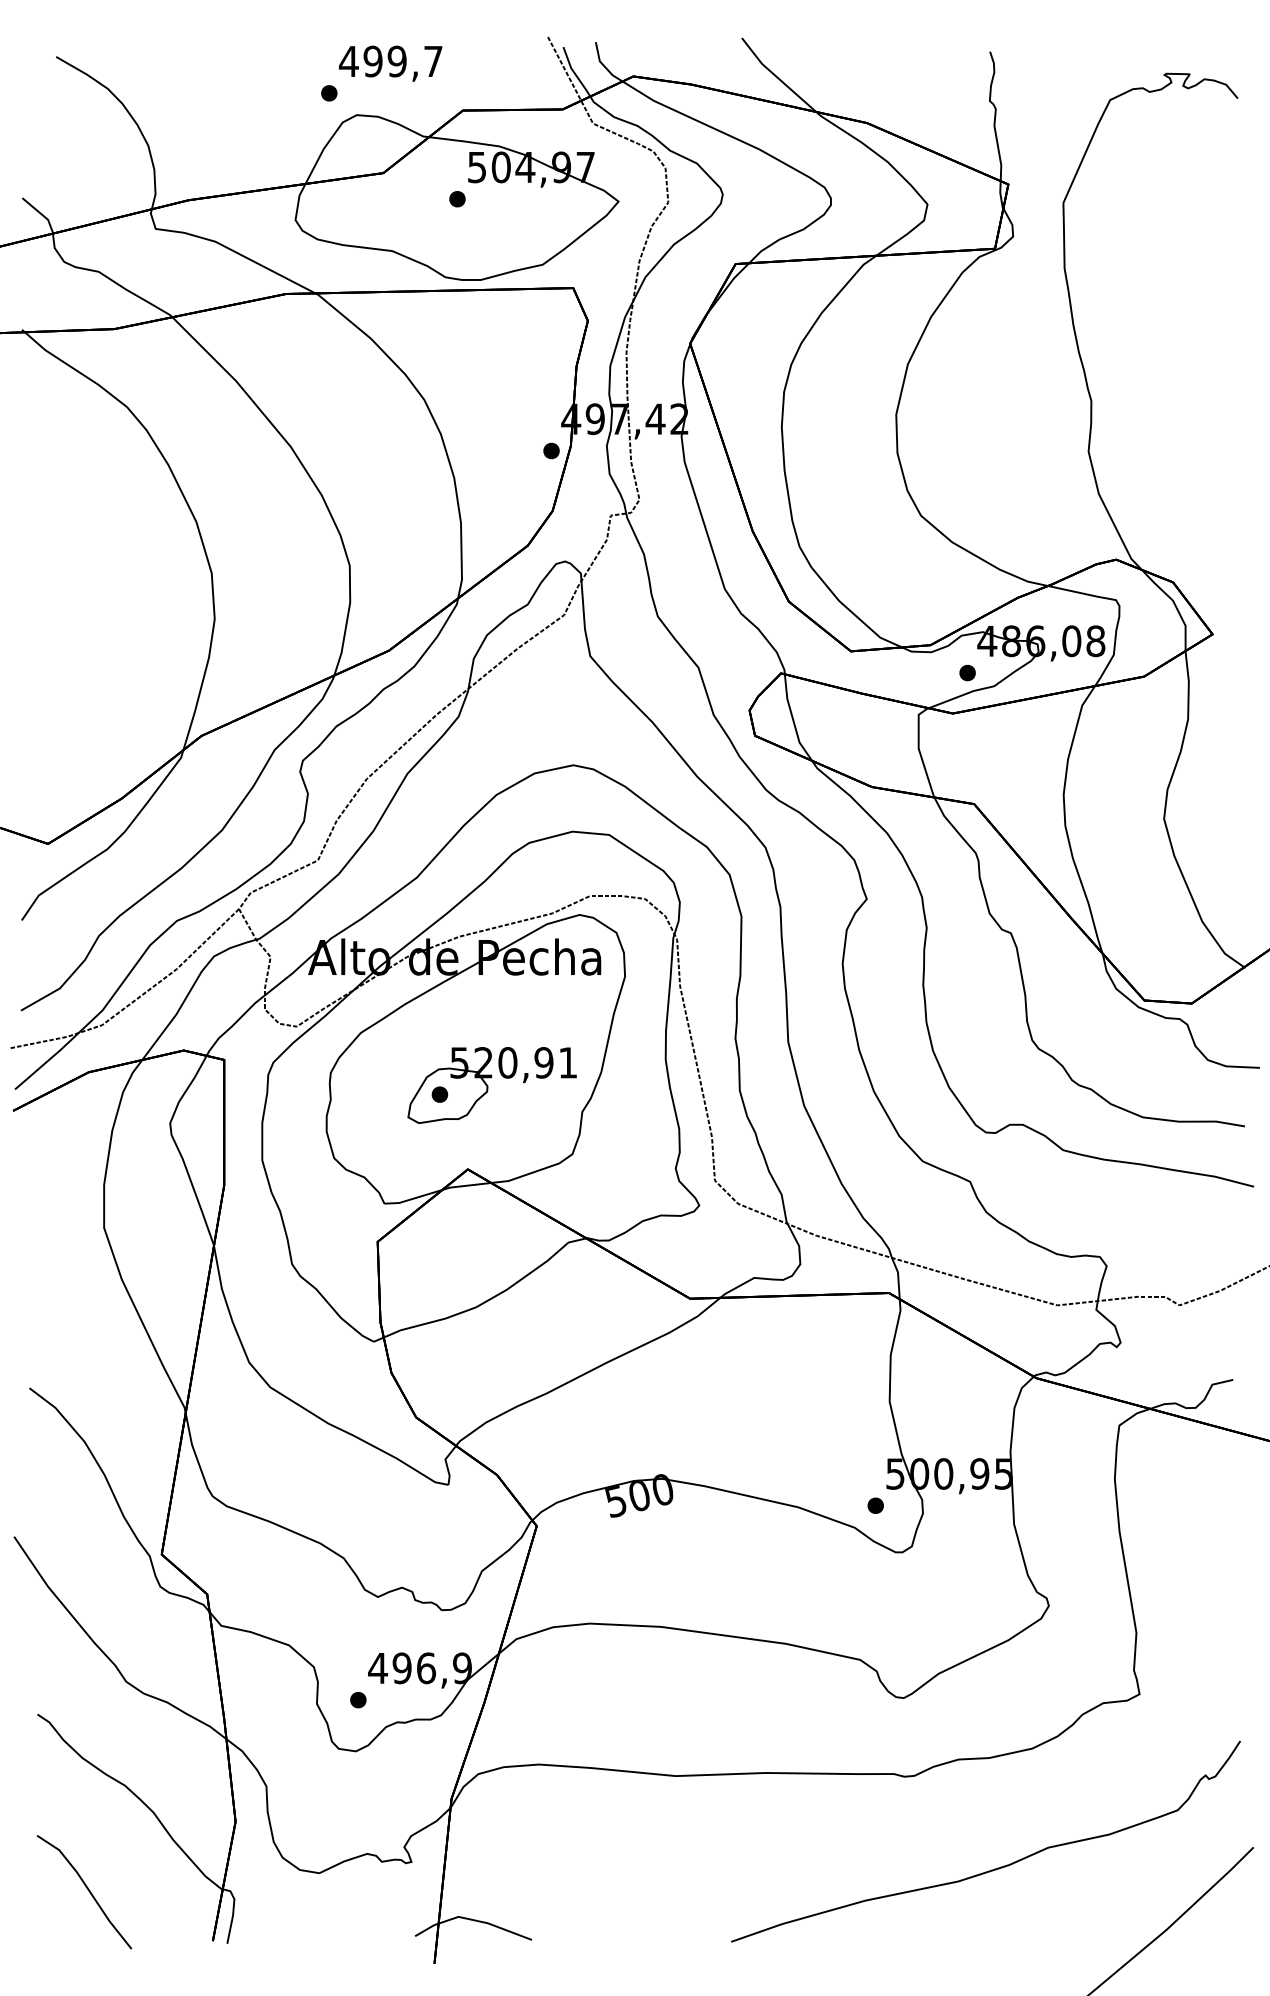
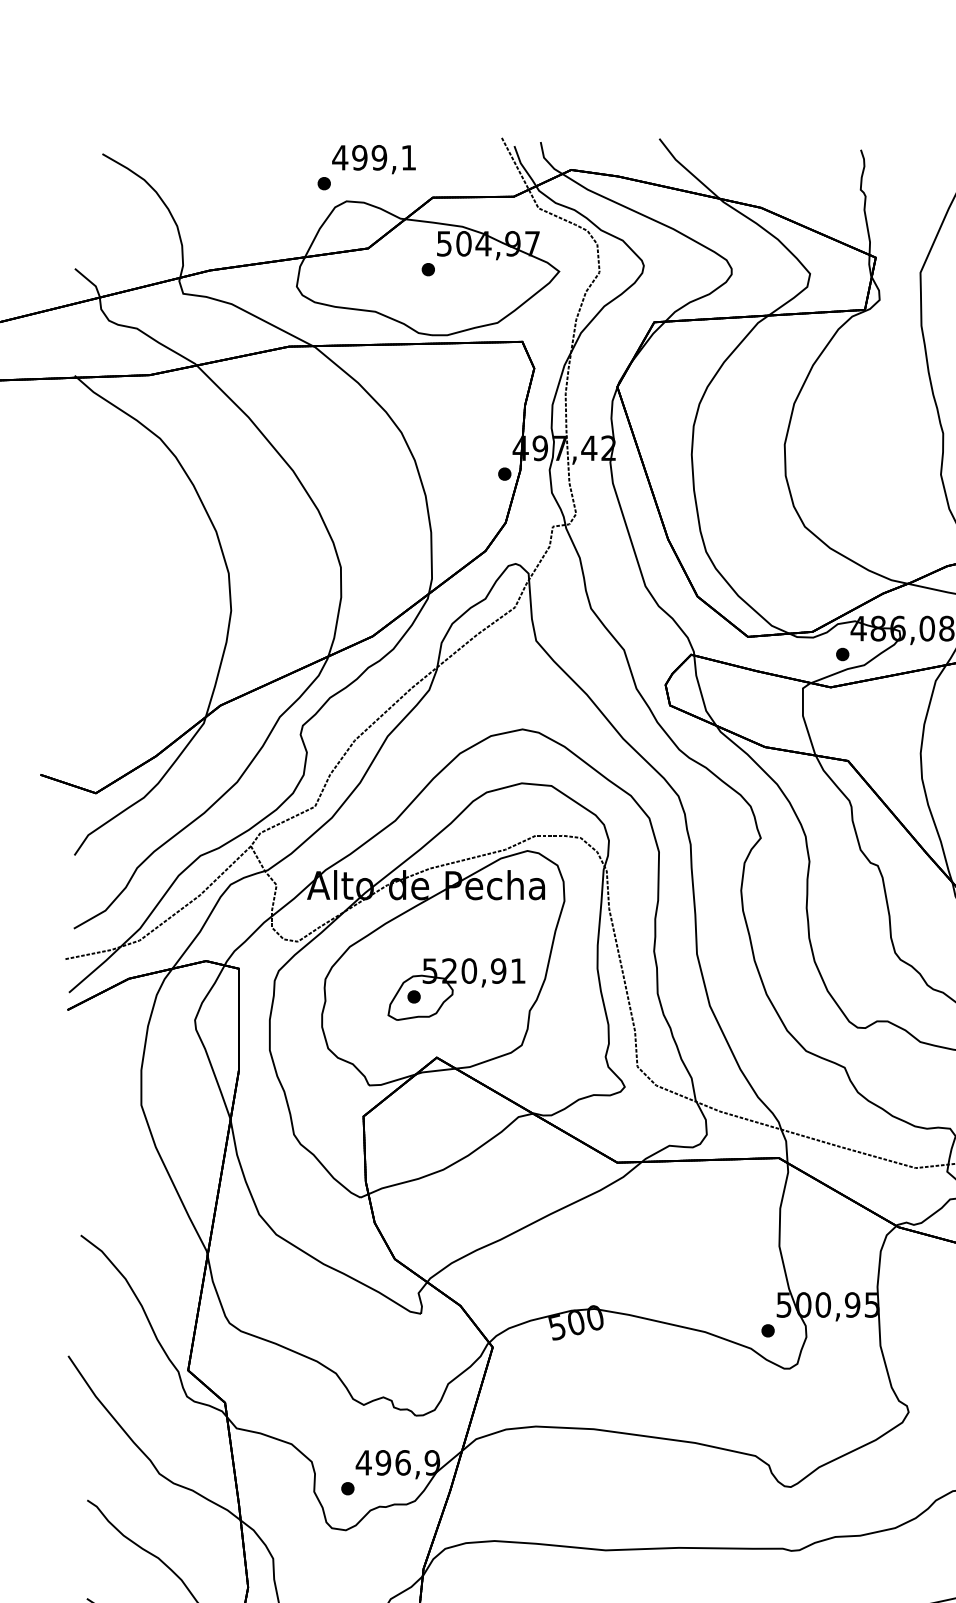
text: (433, 61) -> (408, 157), 499,7 -> 499,1

